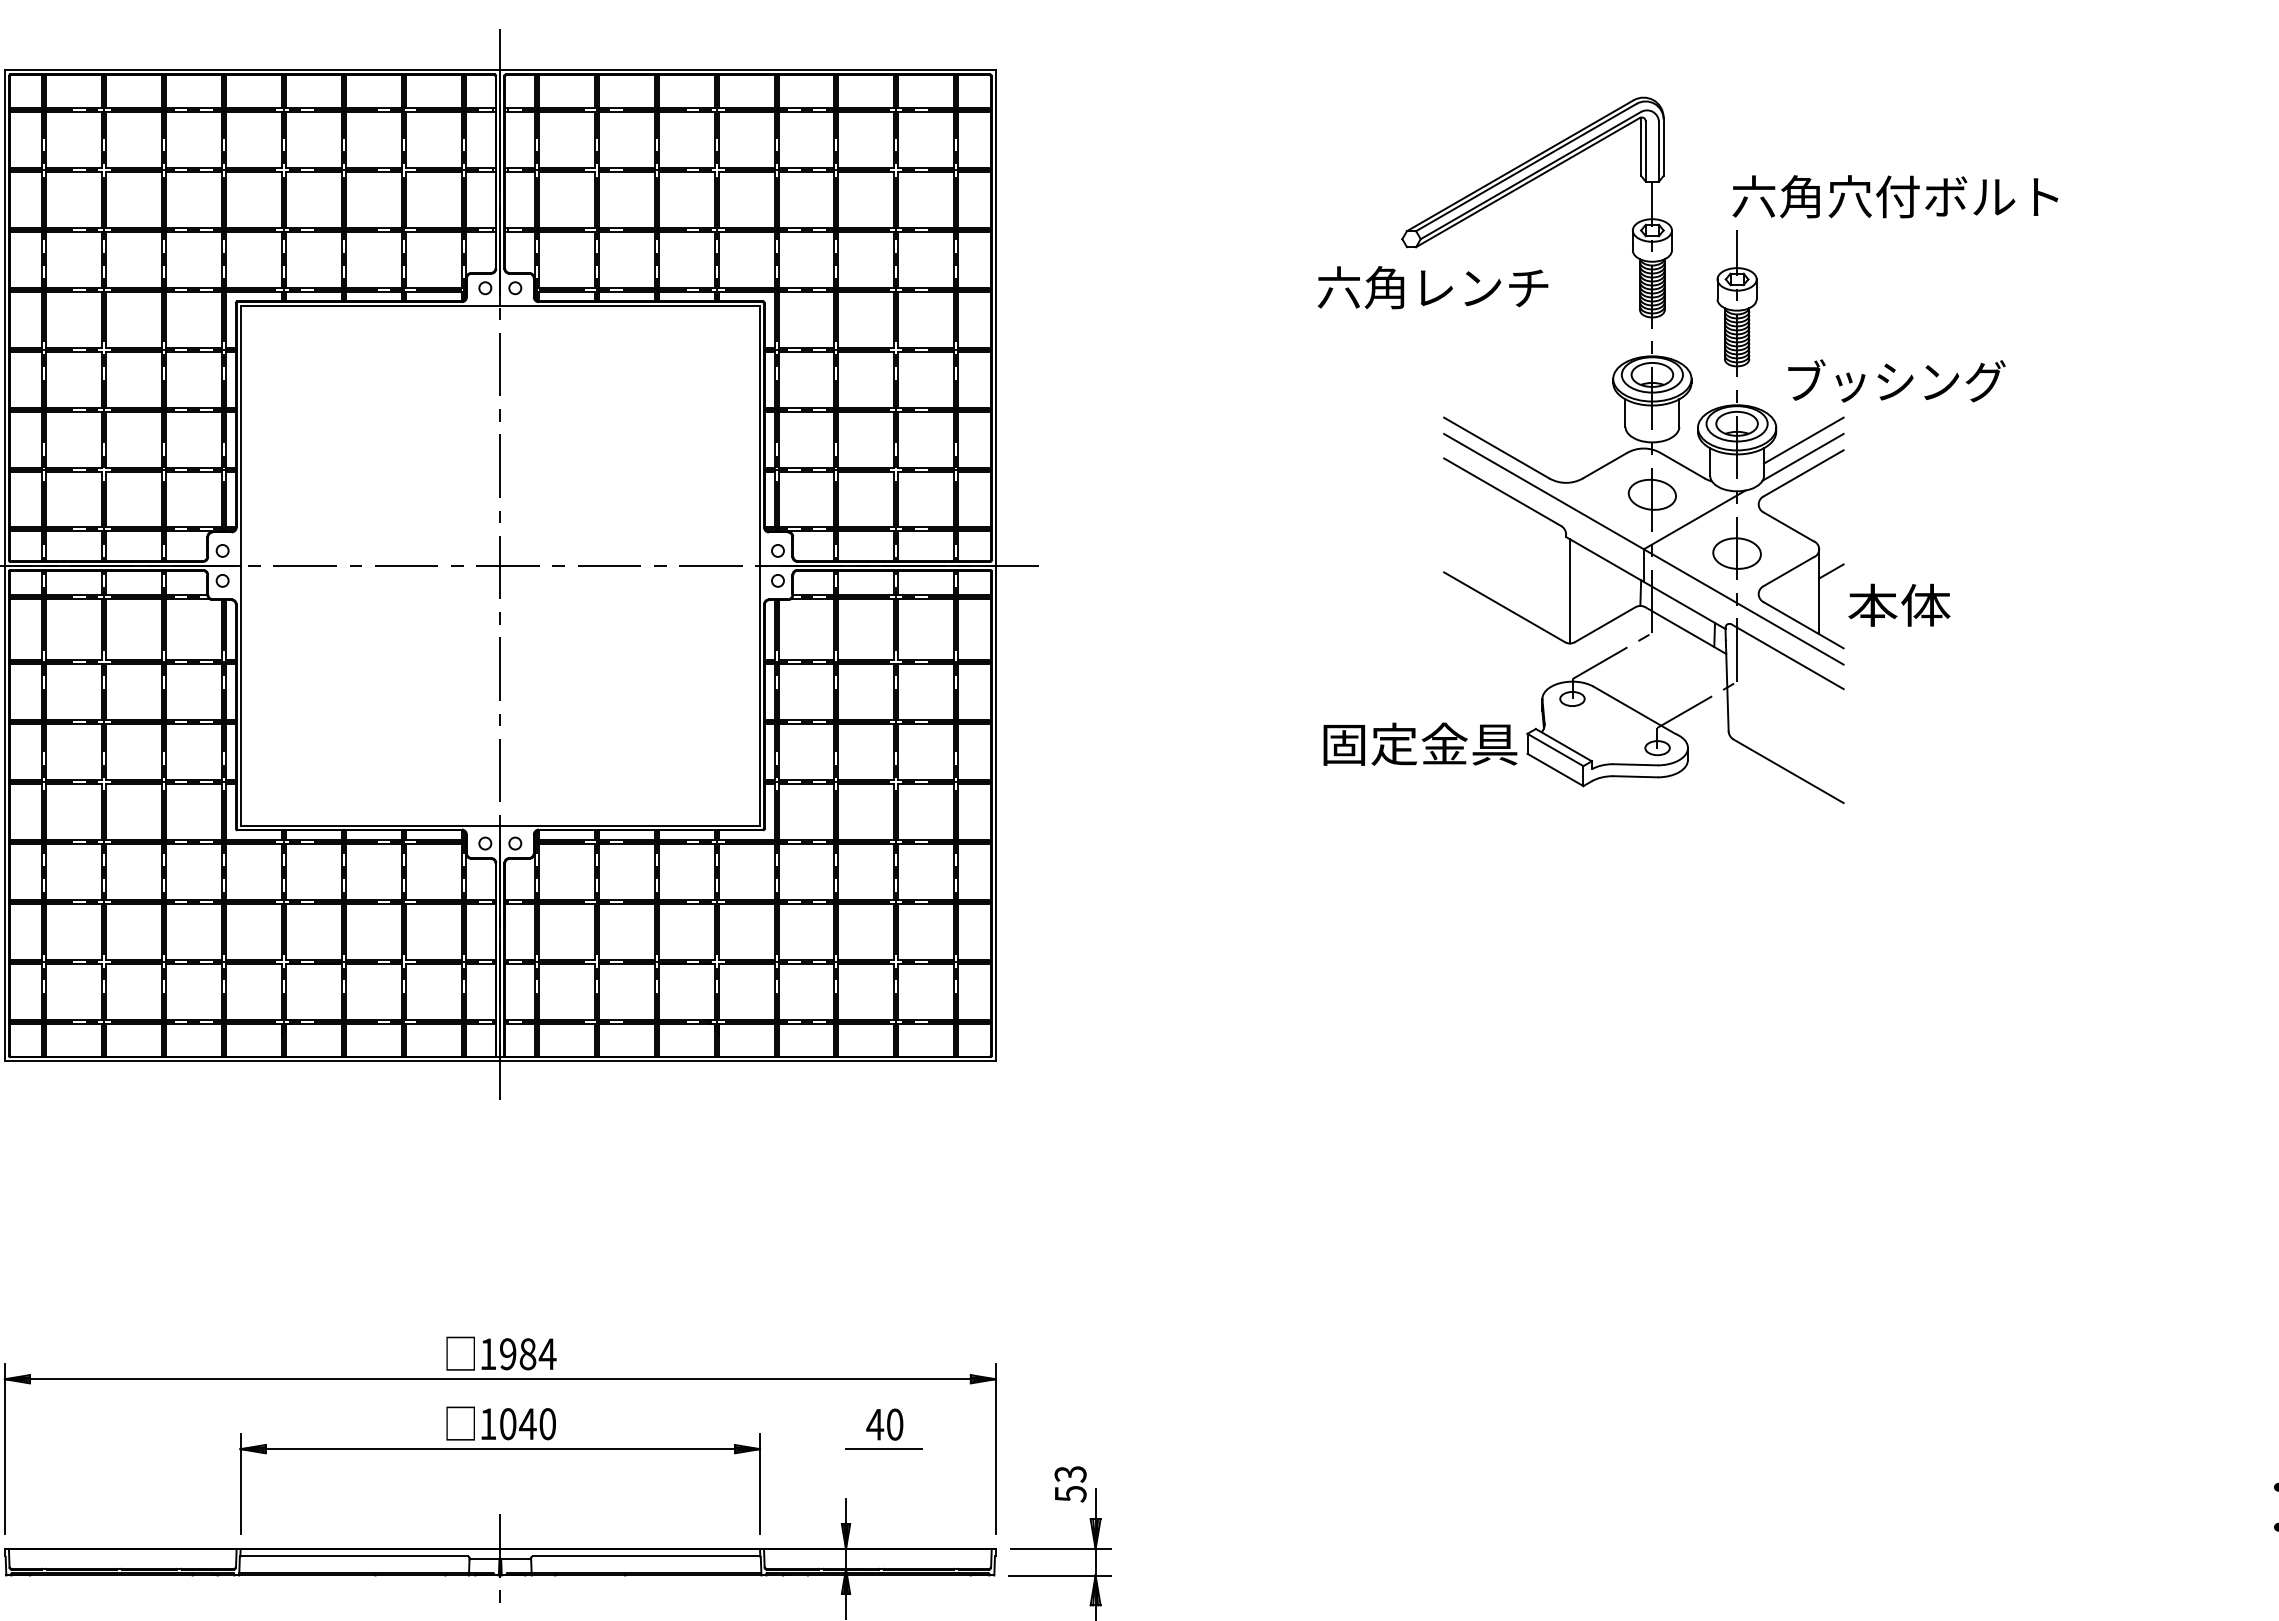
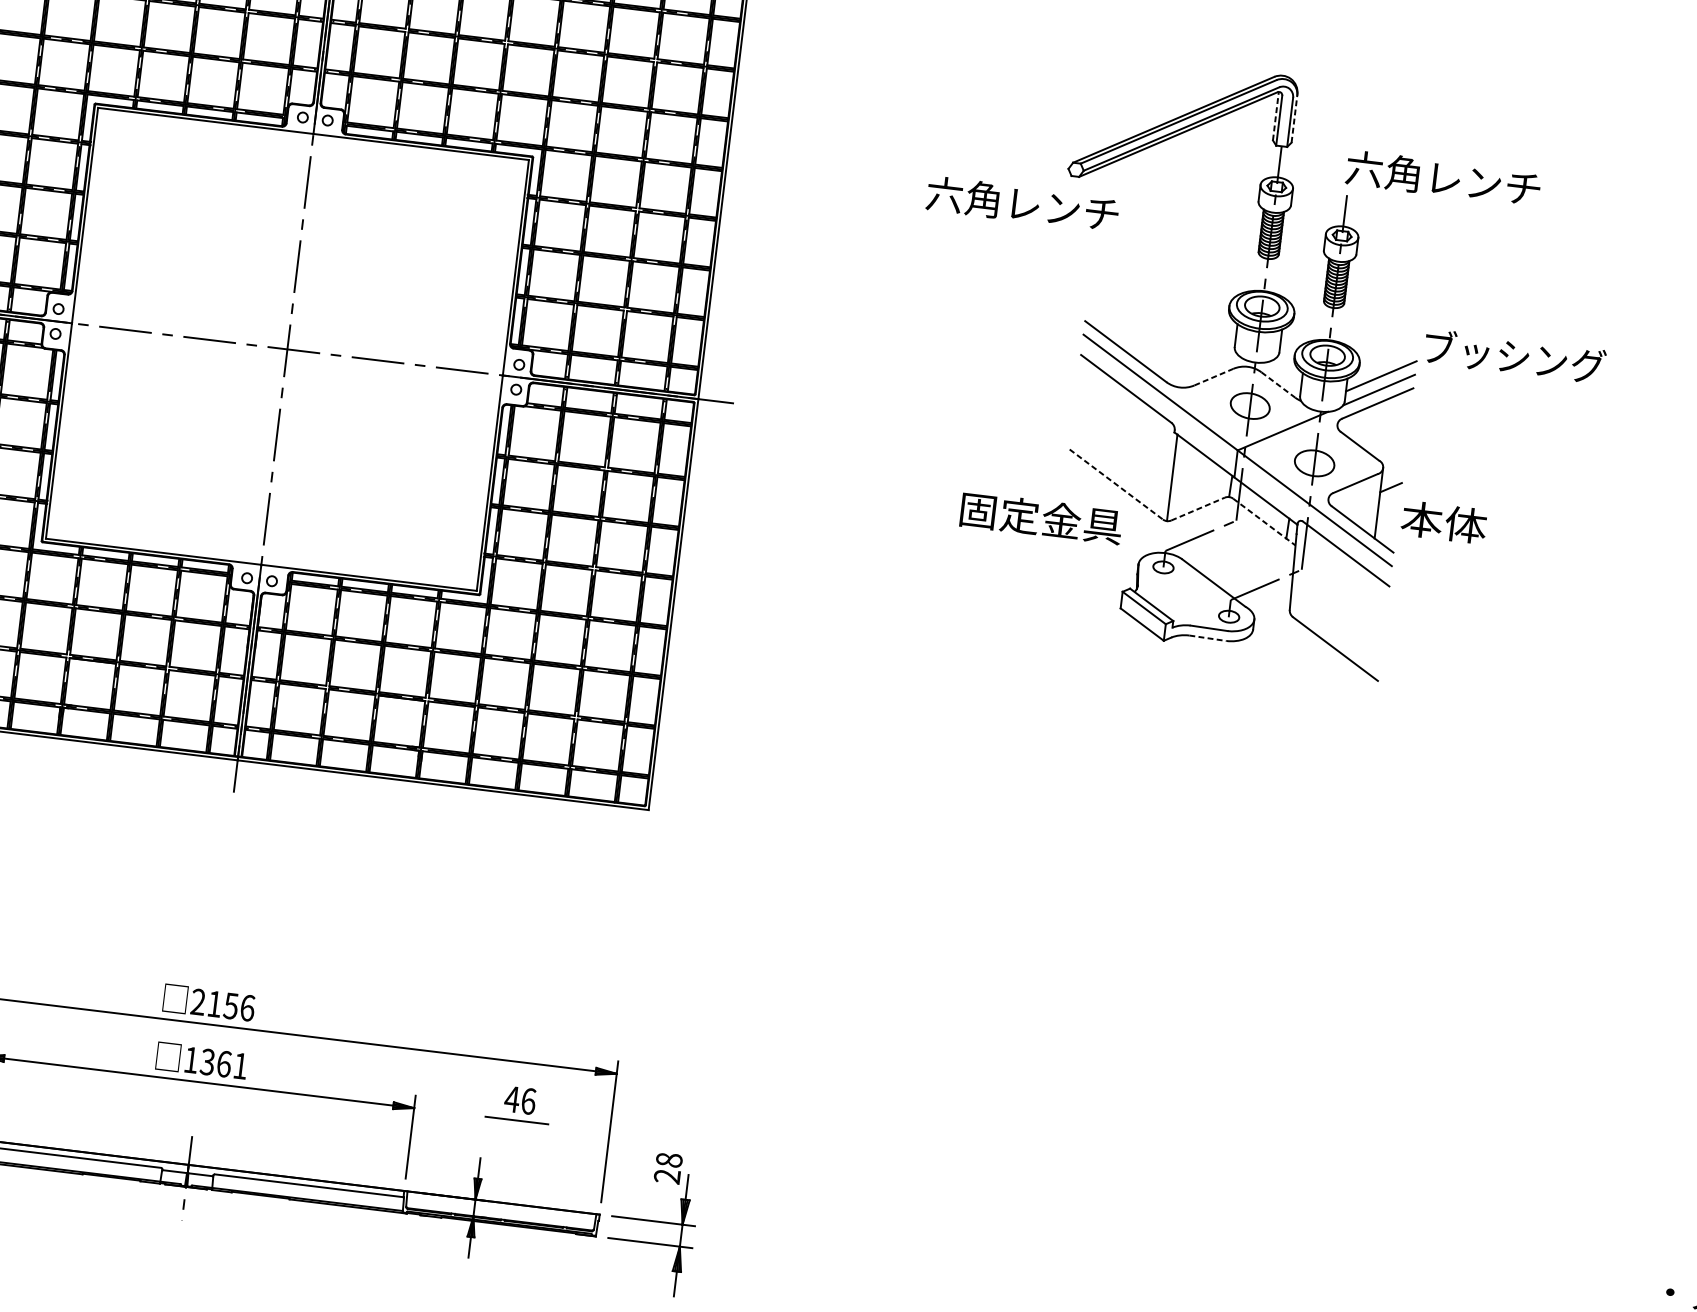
line: (1641, 146) -> (1276, 116), solid -> dashed
line: (1663, 146) -> (1294, 118), solid -> dashed
text: (1943, 196) -> (1521, 187), 六角穴付ボルト -> 六角レンチ
text: (1432, 287) -> (1022, 203), moved
text: (1896, 380) -> (1514, 356), moved
line: (1605, 465) -> (1214, 377), solid -> dashed
line: (1683, 465) -> (1279, 384), solid -> dashed
line: (1504, 607) -> (1116, 484), solid -> dashed
line: (1605, 624) -> (1198, 508), solid -> dashed
line: (1685, 630) -> (1264, 521), solid -> dashed
text: (1420, 743) -> (1041, 517), moved
line: (1636, 776) -> (1208, 638), solid -> dashed
text: (518, 1354) -> (223, 1005), 1984 -> 2156
text: (527, 1424) -> (223, 1064), 1040 -> 1361
text: (895, 1424) -> (529, 1101), 40 -> 46
text: (1070, 1484) -> (668, 1168), 53 -> 28

